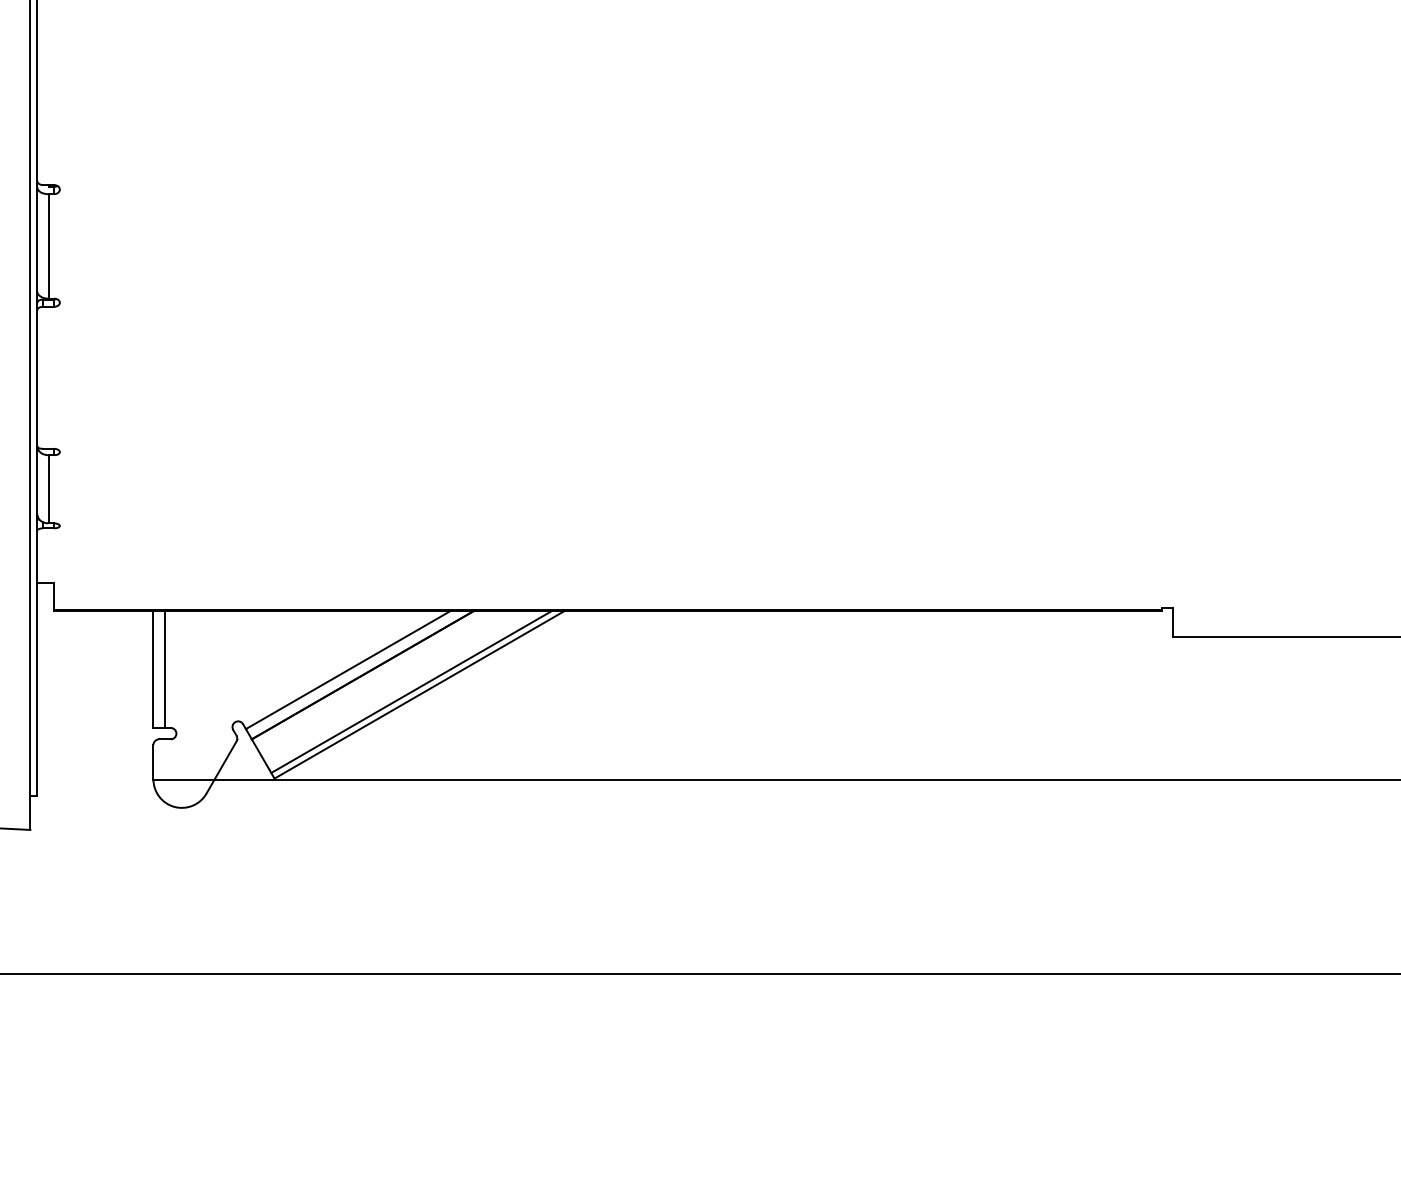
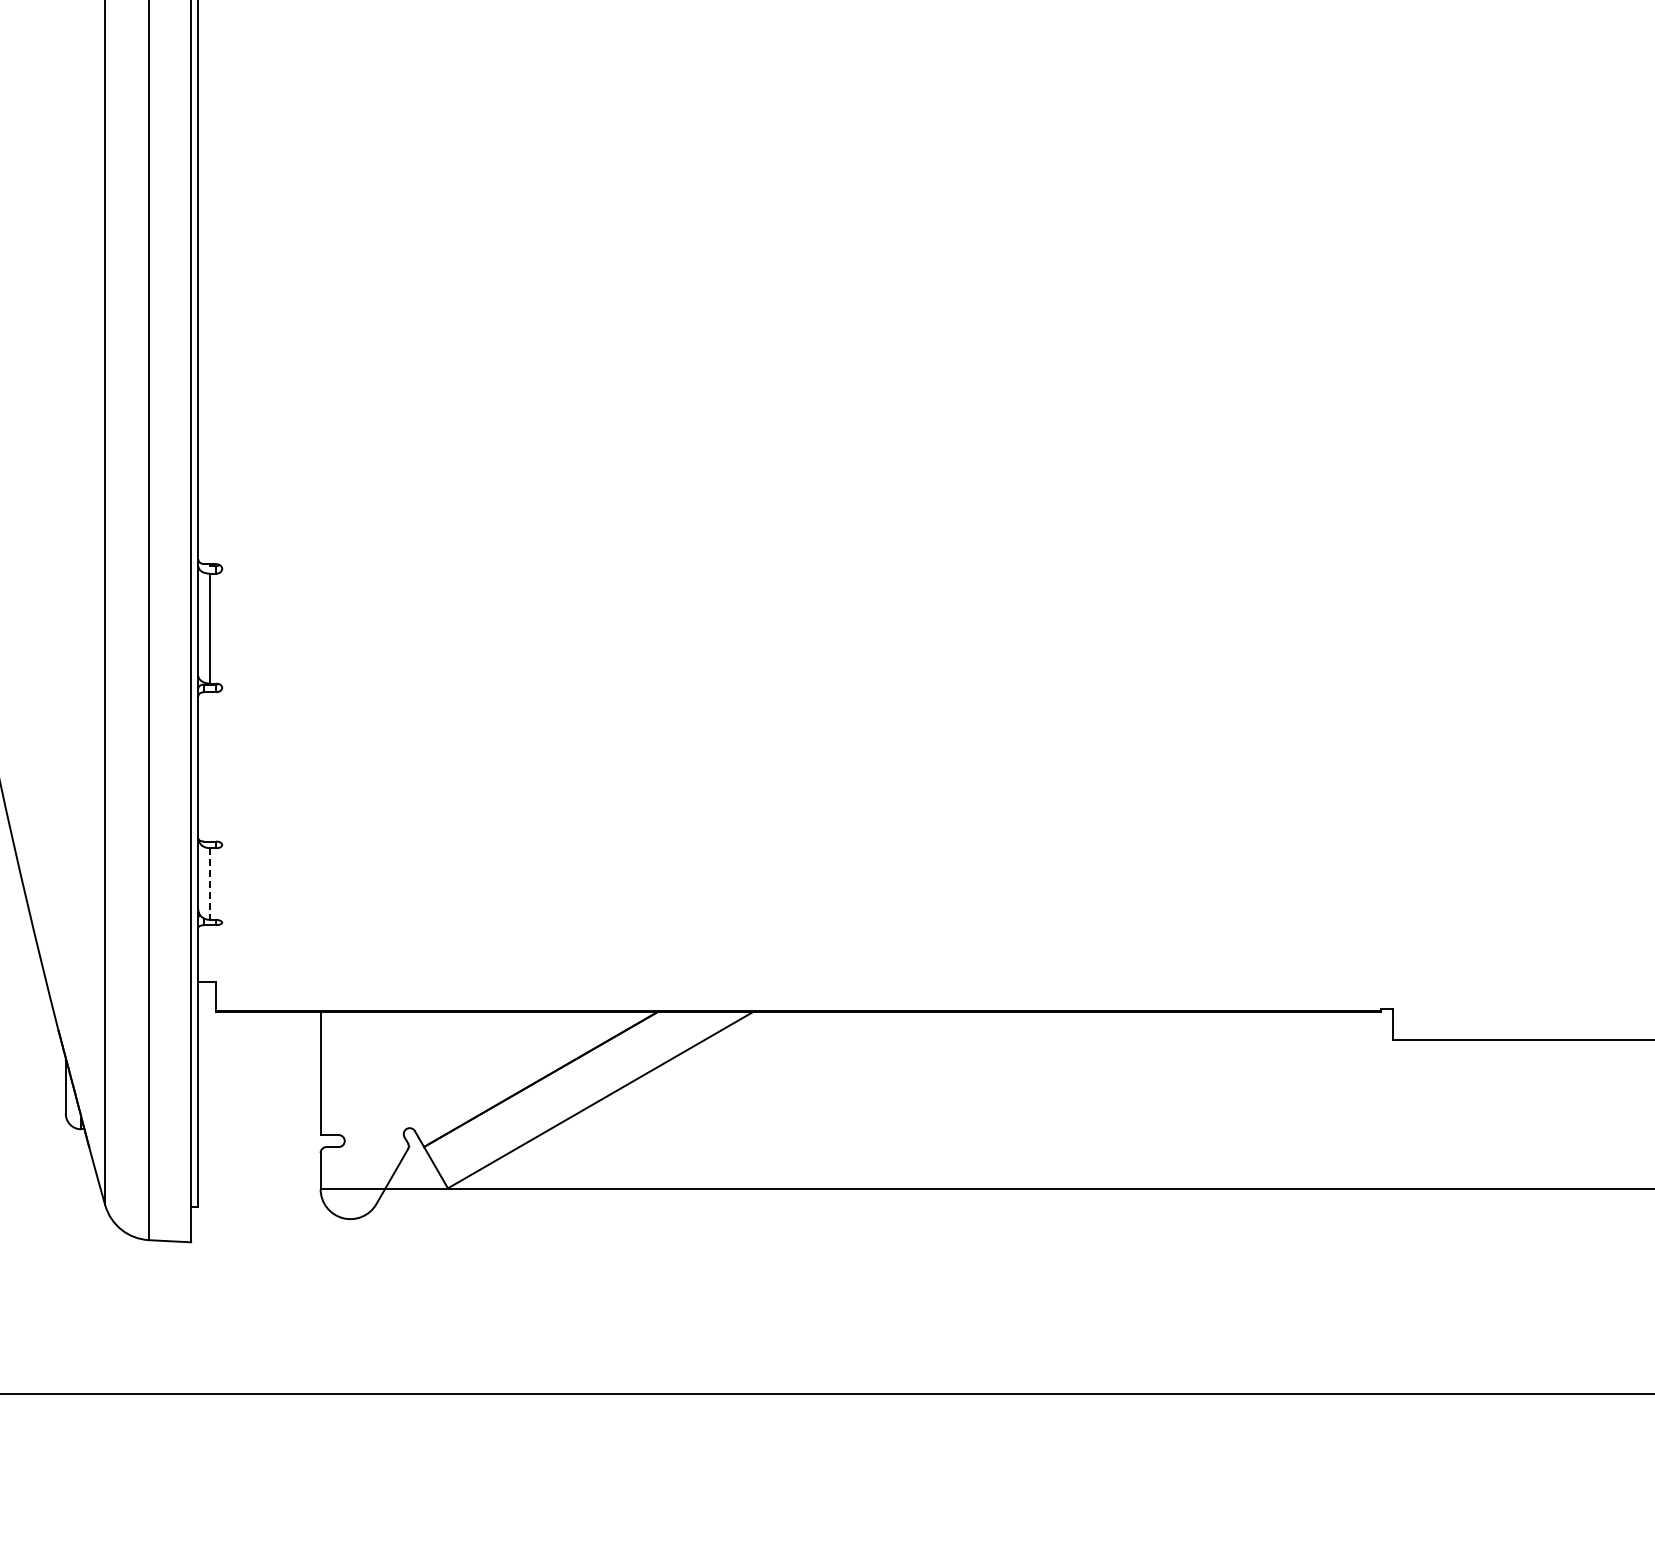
line: (48, 489) -> (210, 884), solid -> dashed
line: (164, 669) -> (332, 1073), removed
line: (348, 669) -> (525, 1073), removed
line: (411, 691) -> (592, 1096), removed

